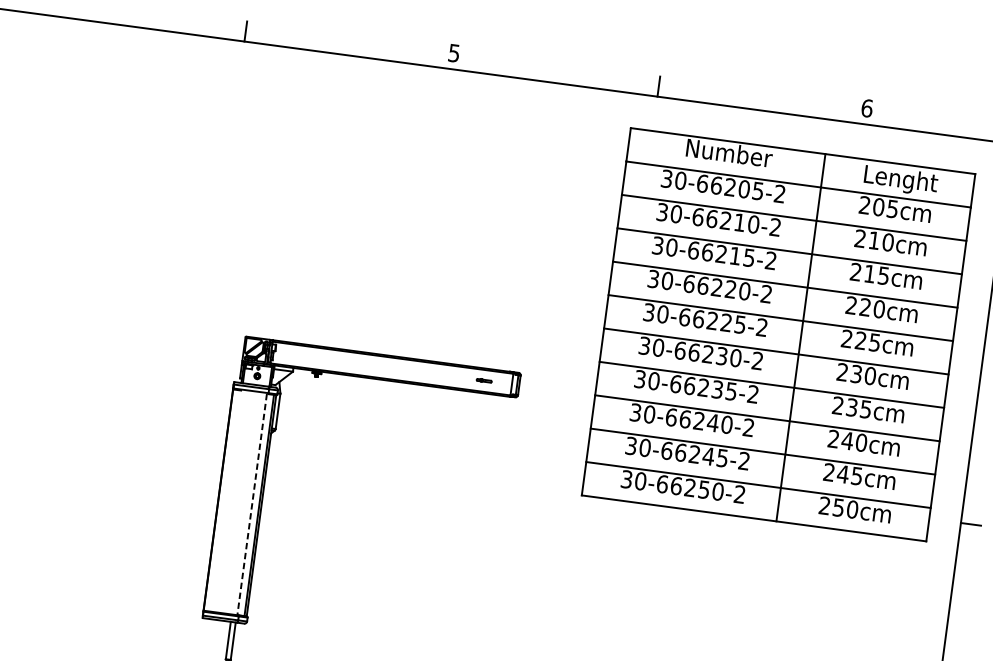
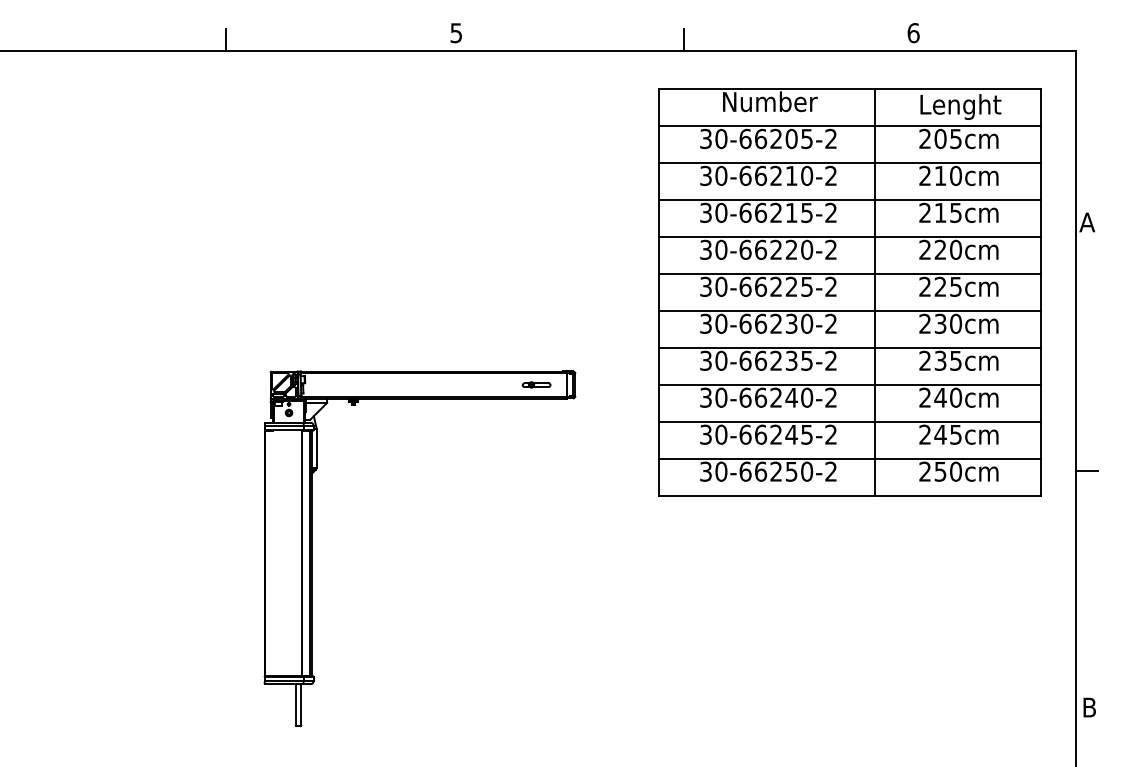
part: (484, 380) -> (536, 384), size x1.67
line: (252, 504) -> (302, 553), dashed -> solid

